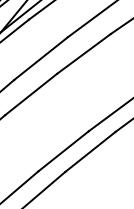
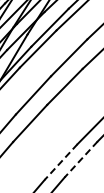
line: (62, 151) -> (60, 162), solid -> dashed
line: (89, 151) -> (80, 159), solid -> dashed

